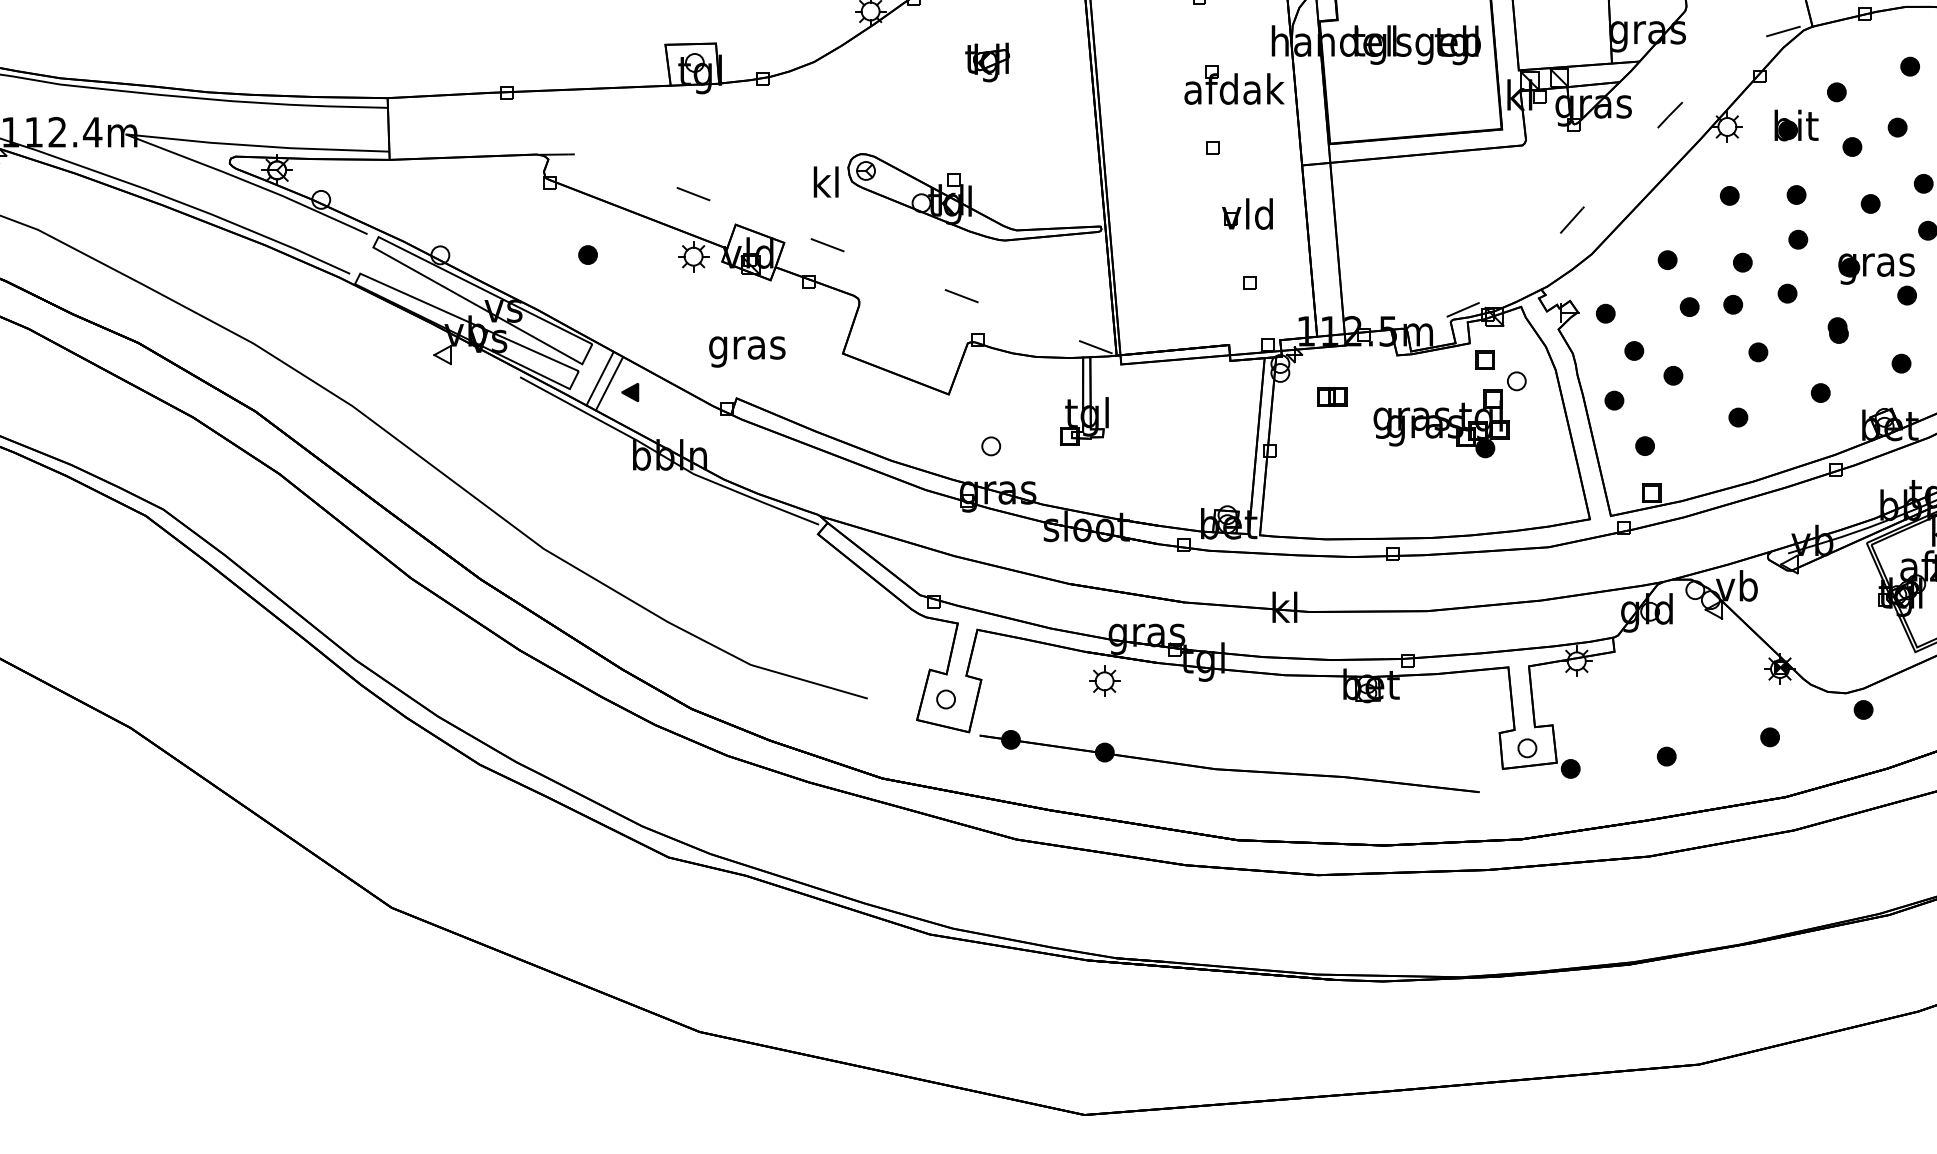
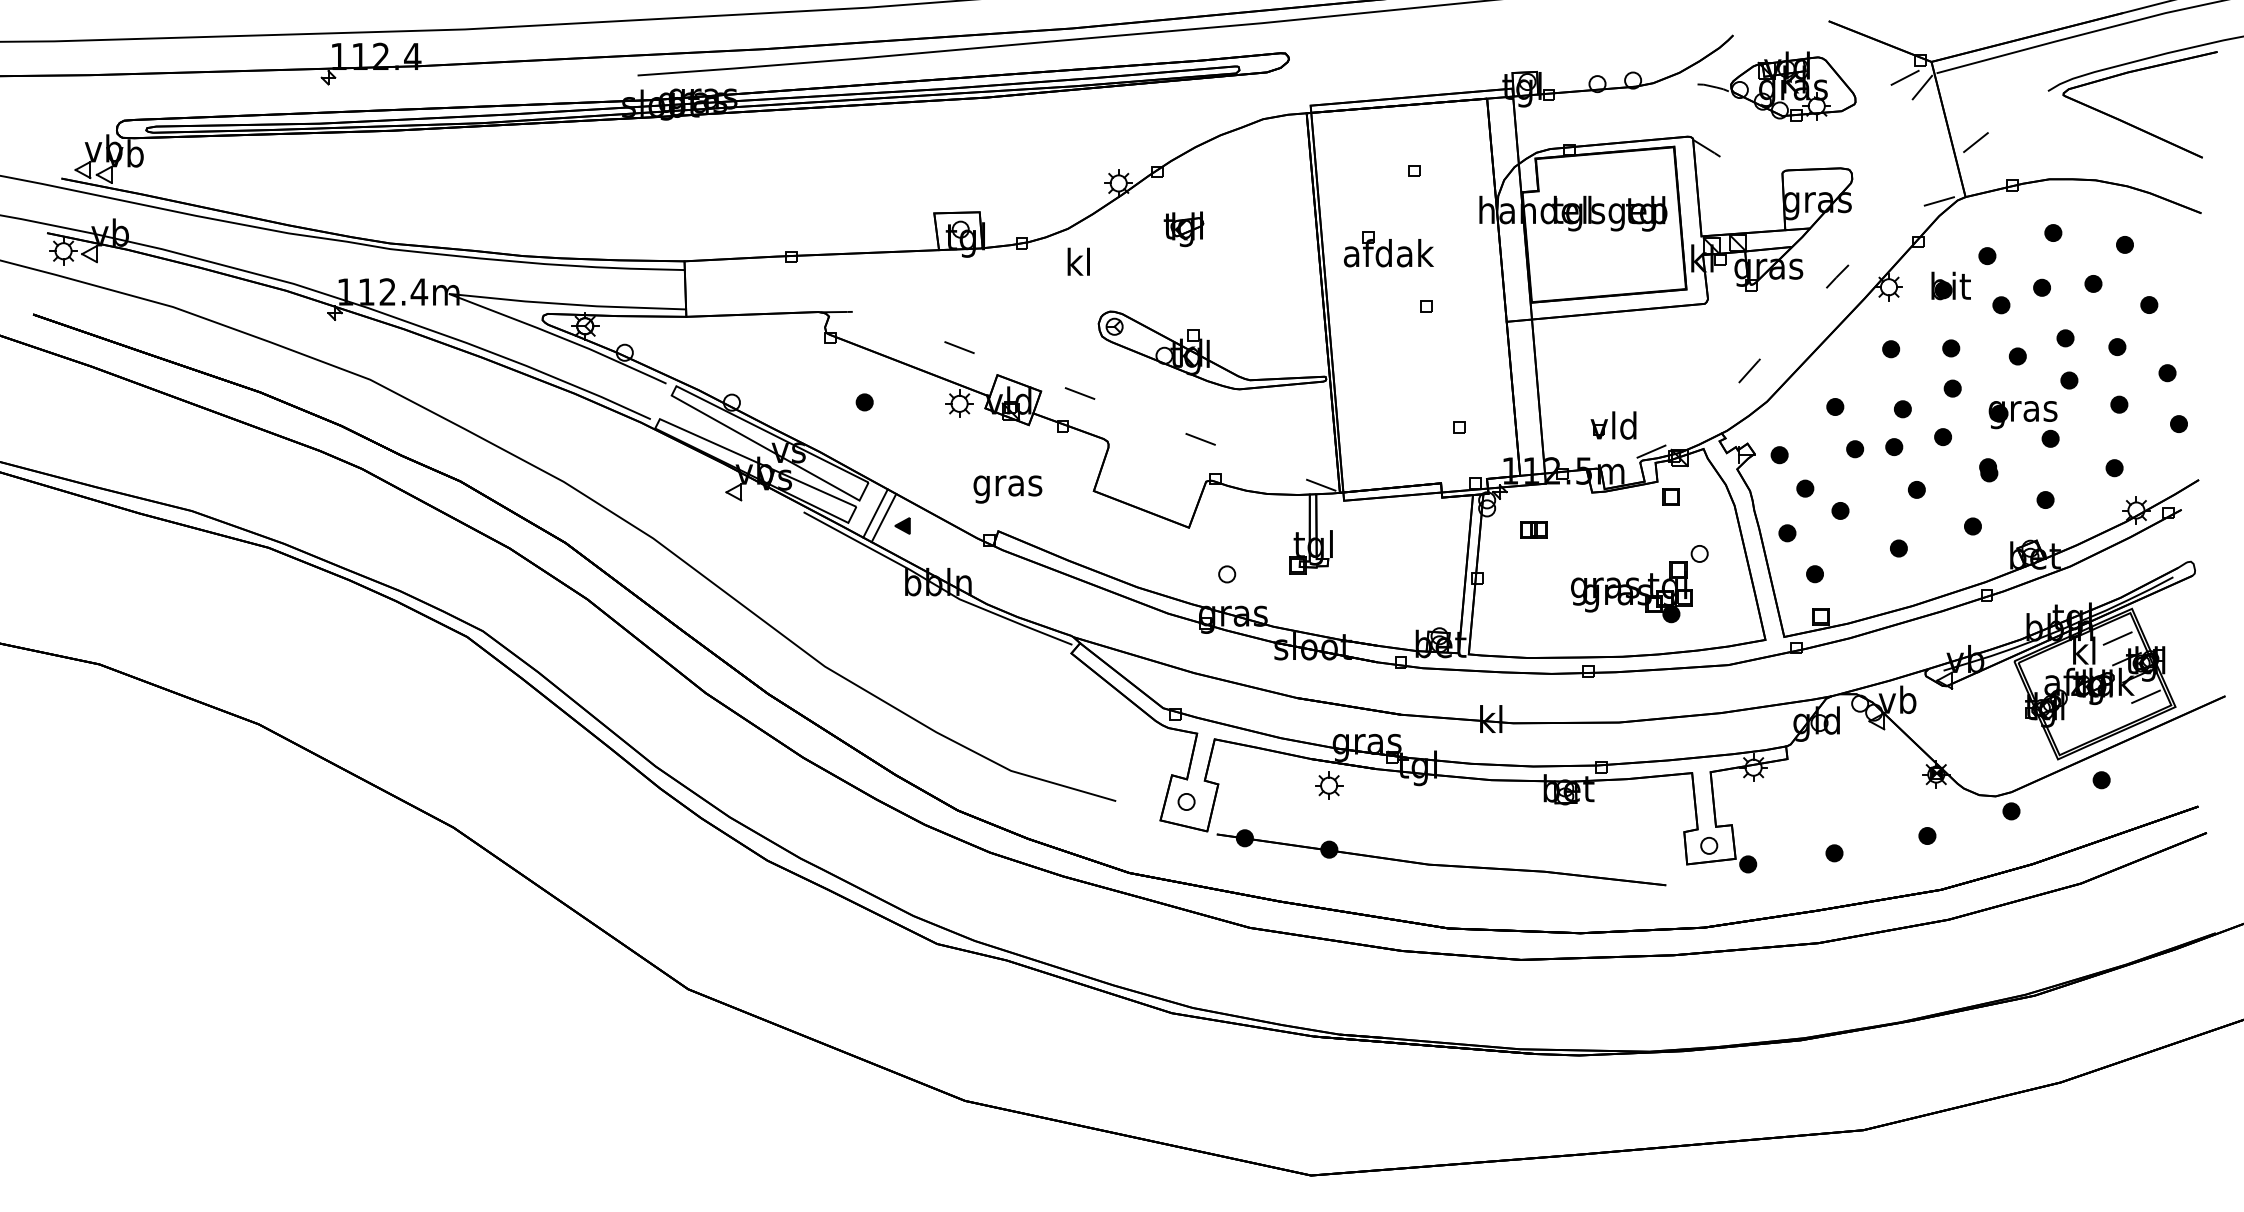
part: (987, 62) -> (1183, 229), moved
part: (1234, 84) -> (1388, 249), moved
text: (825, 181) -> (1078, 261), moved
part: (1247, 214) -> (1613, 425), moved
part: (1449, 415) -> (1639, 584), moved

